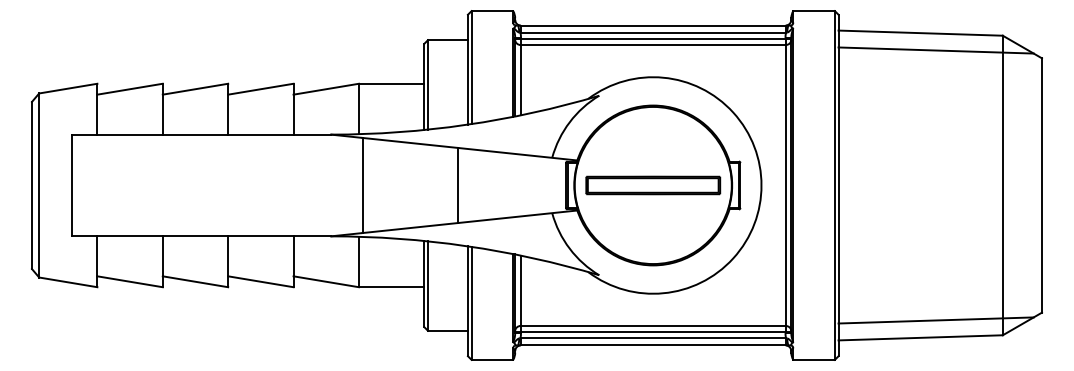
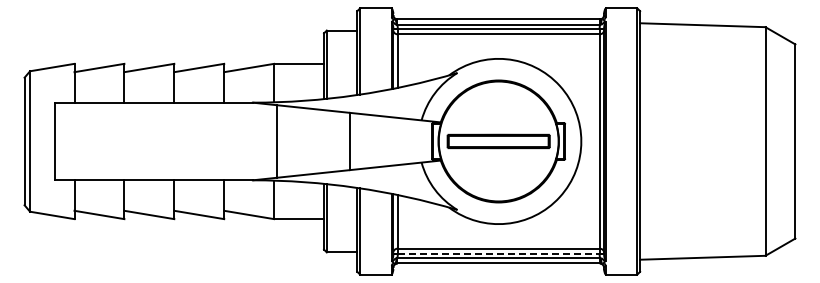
line: (935, 50) -> (714, 38), removed
line: (935, 320) -> (714, 244), removed
line: (652, 332) -> (498, 253), solid -> dashed

